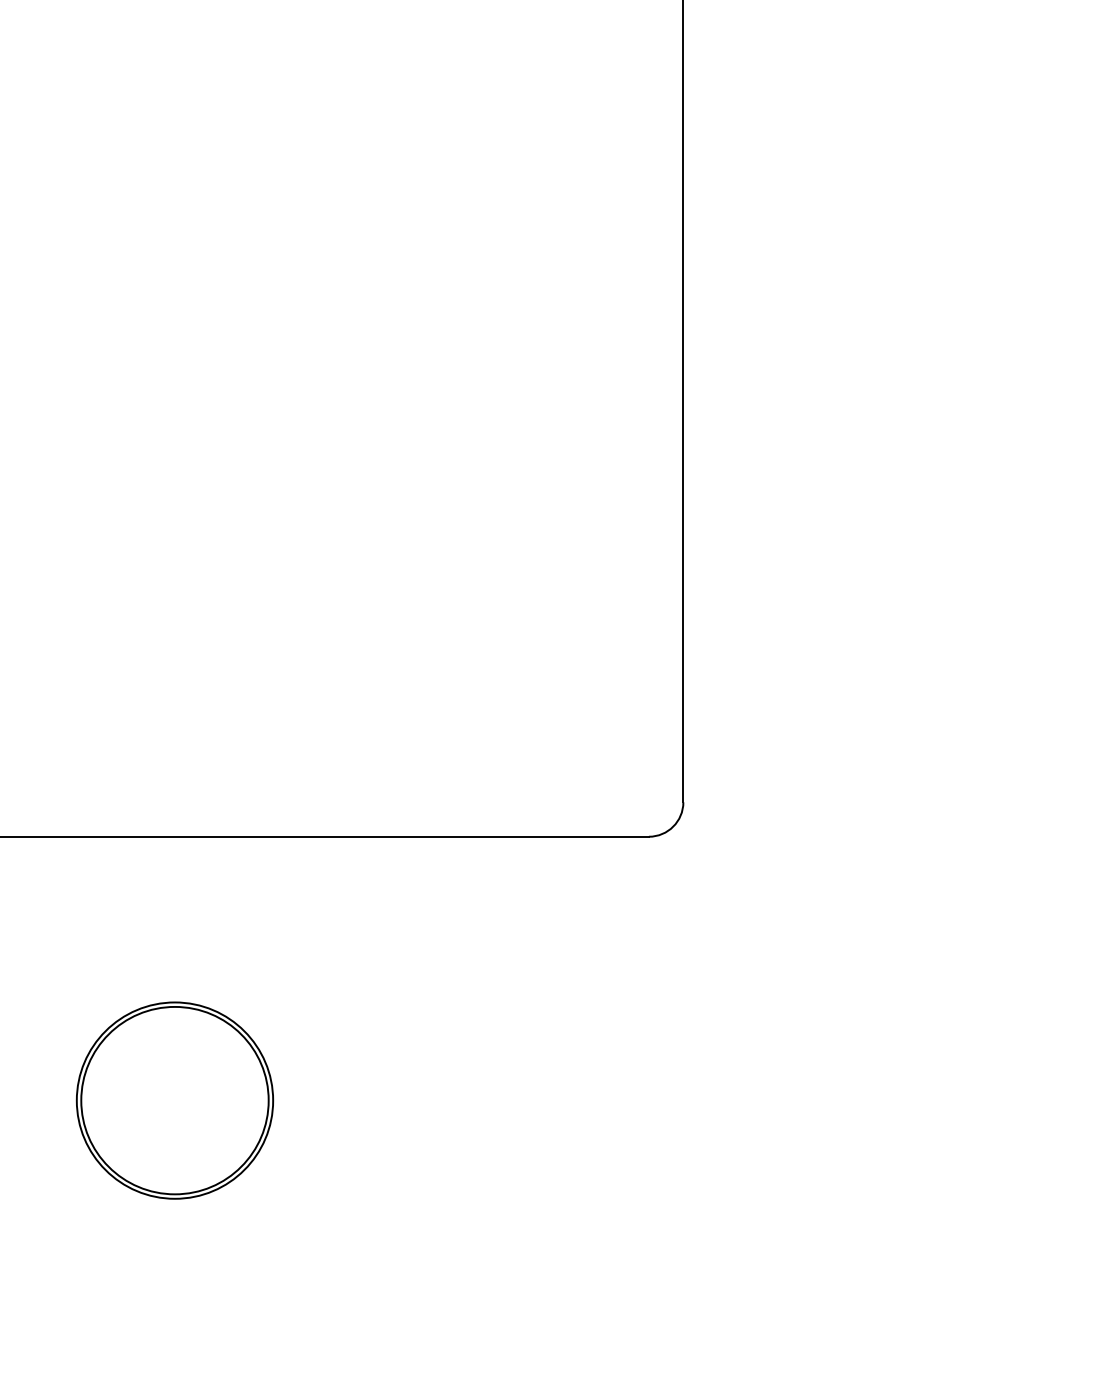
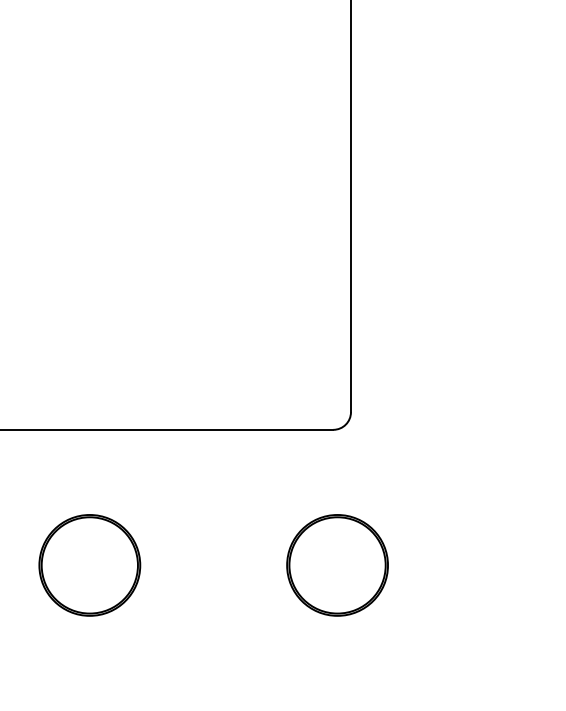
part: (657, 1100) -> (337, 565), added

